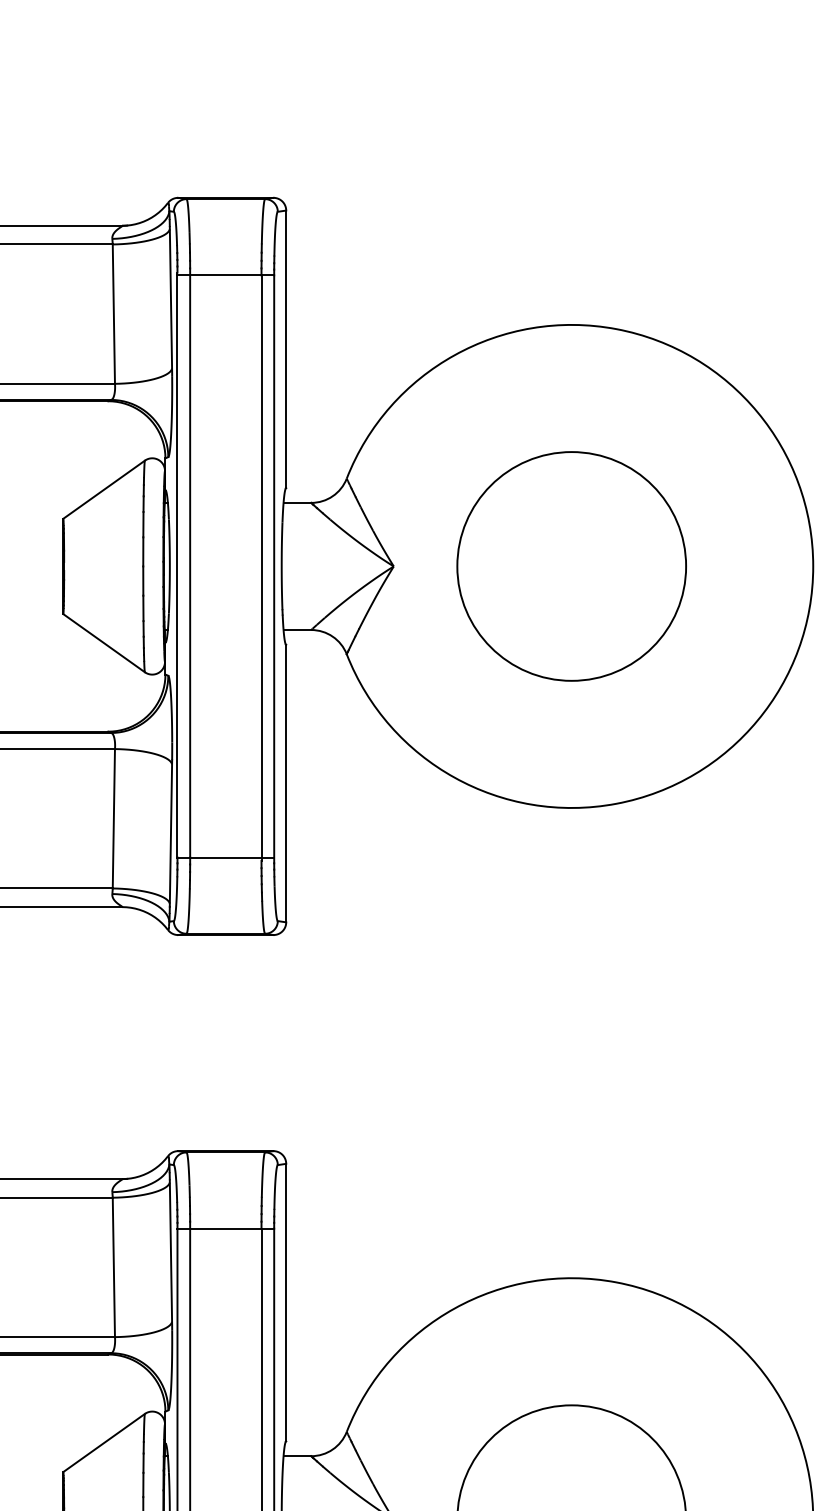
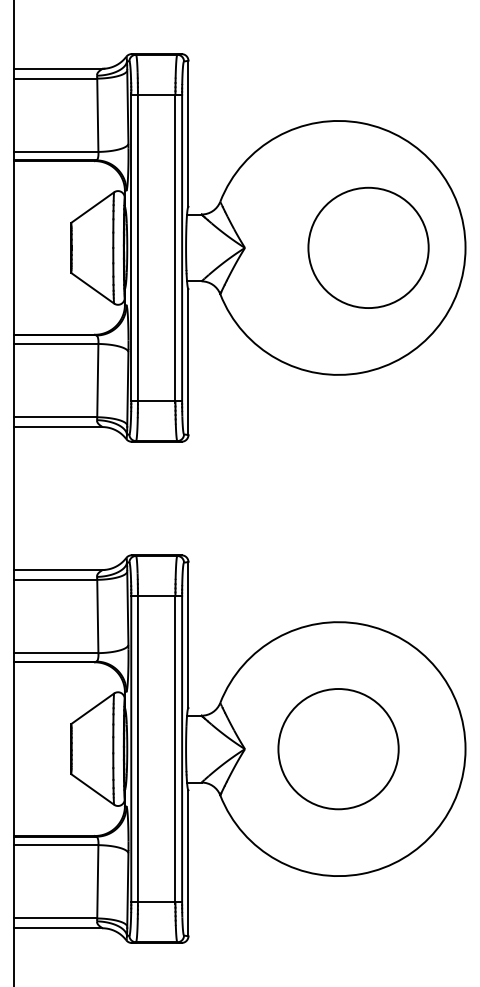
circle: (571, 565) -> (368, 247), moved

